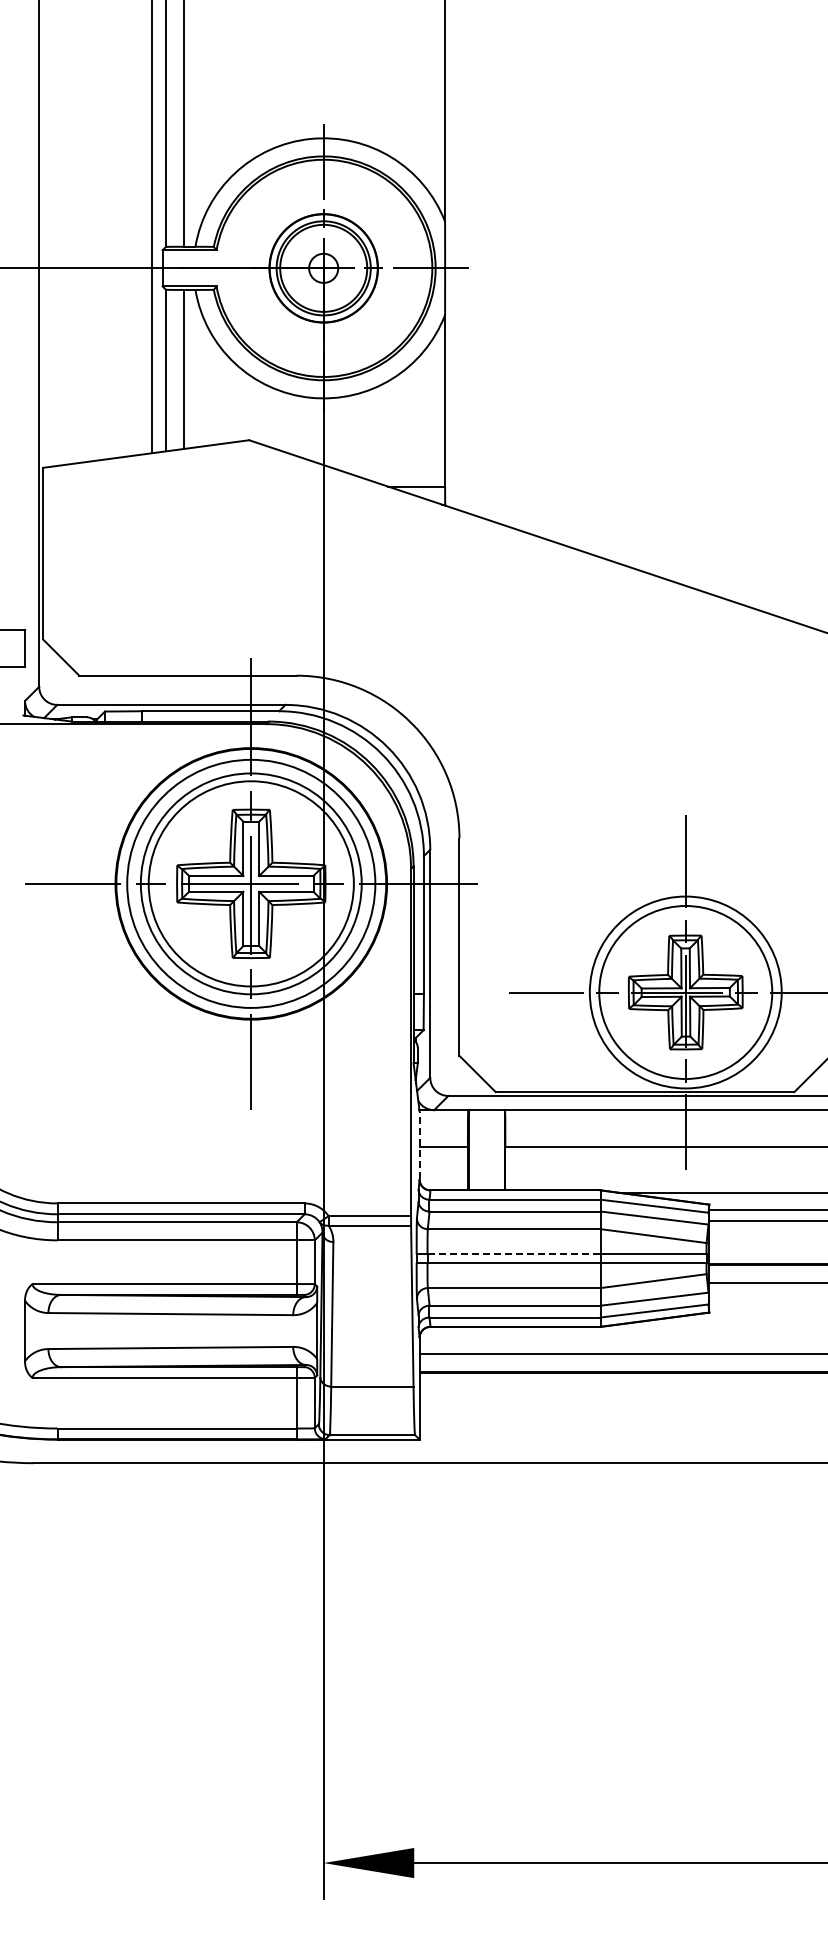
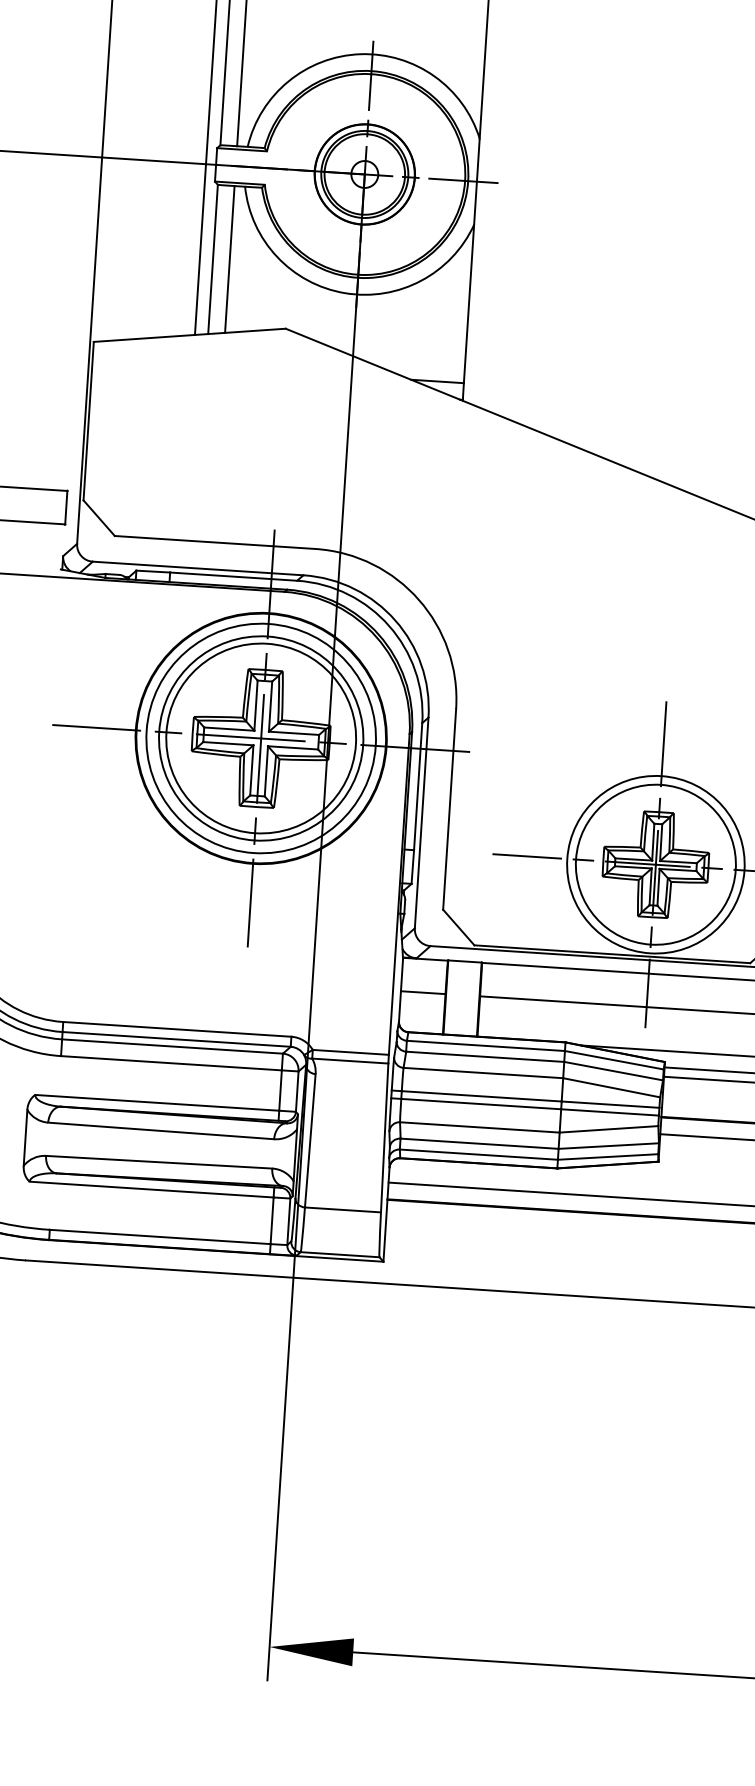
line: (419, 1145) -> (400, 990), dashed -> solid
line: (514, 1254) -> (482, 1096), dashed -> solid

